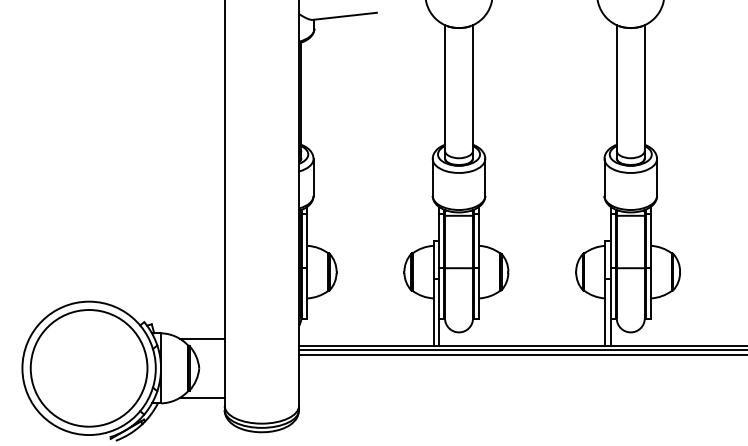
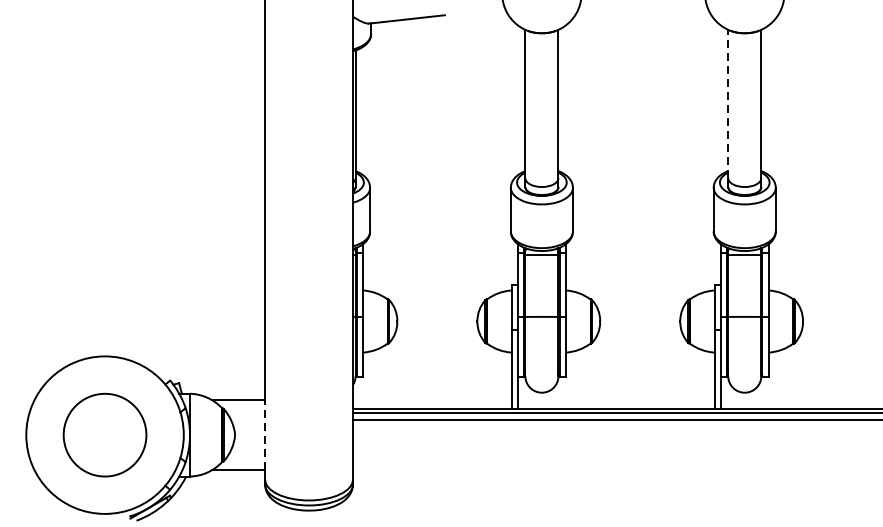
line: (616, 87) -> (727, 103), solid -> dashed
circle: (88, 367) -> (104, 434), size x0.6
line: (224, 370) -> (264, 437), solid -> dashed

